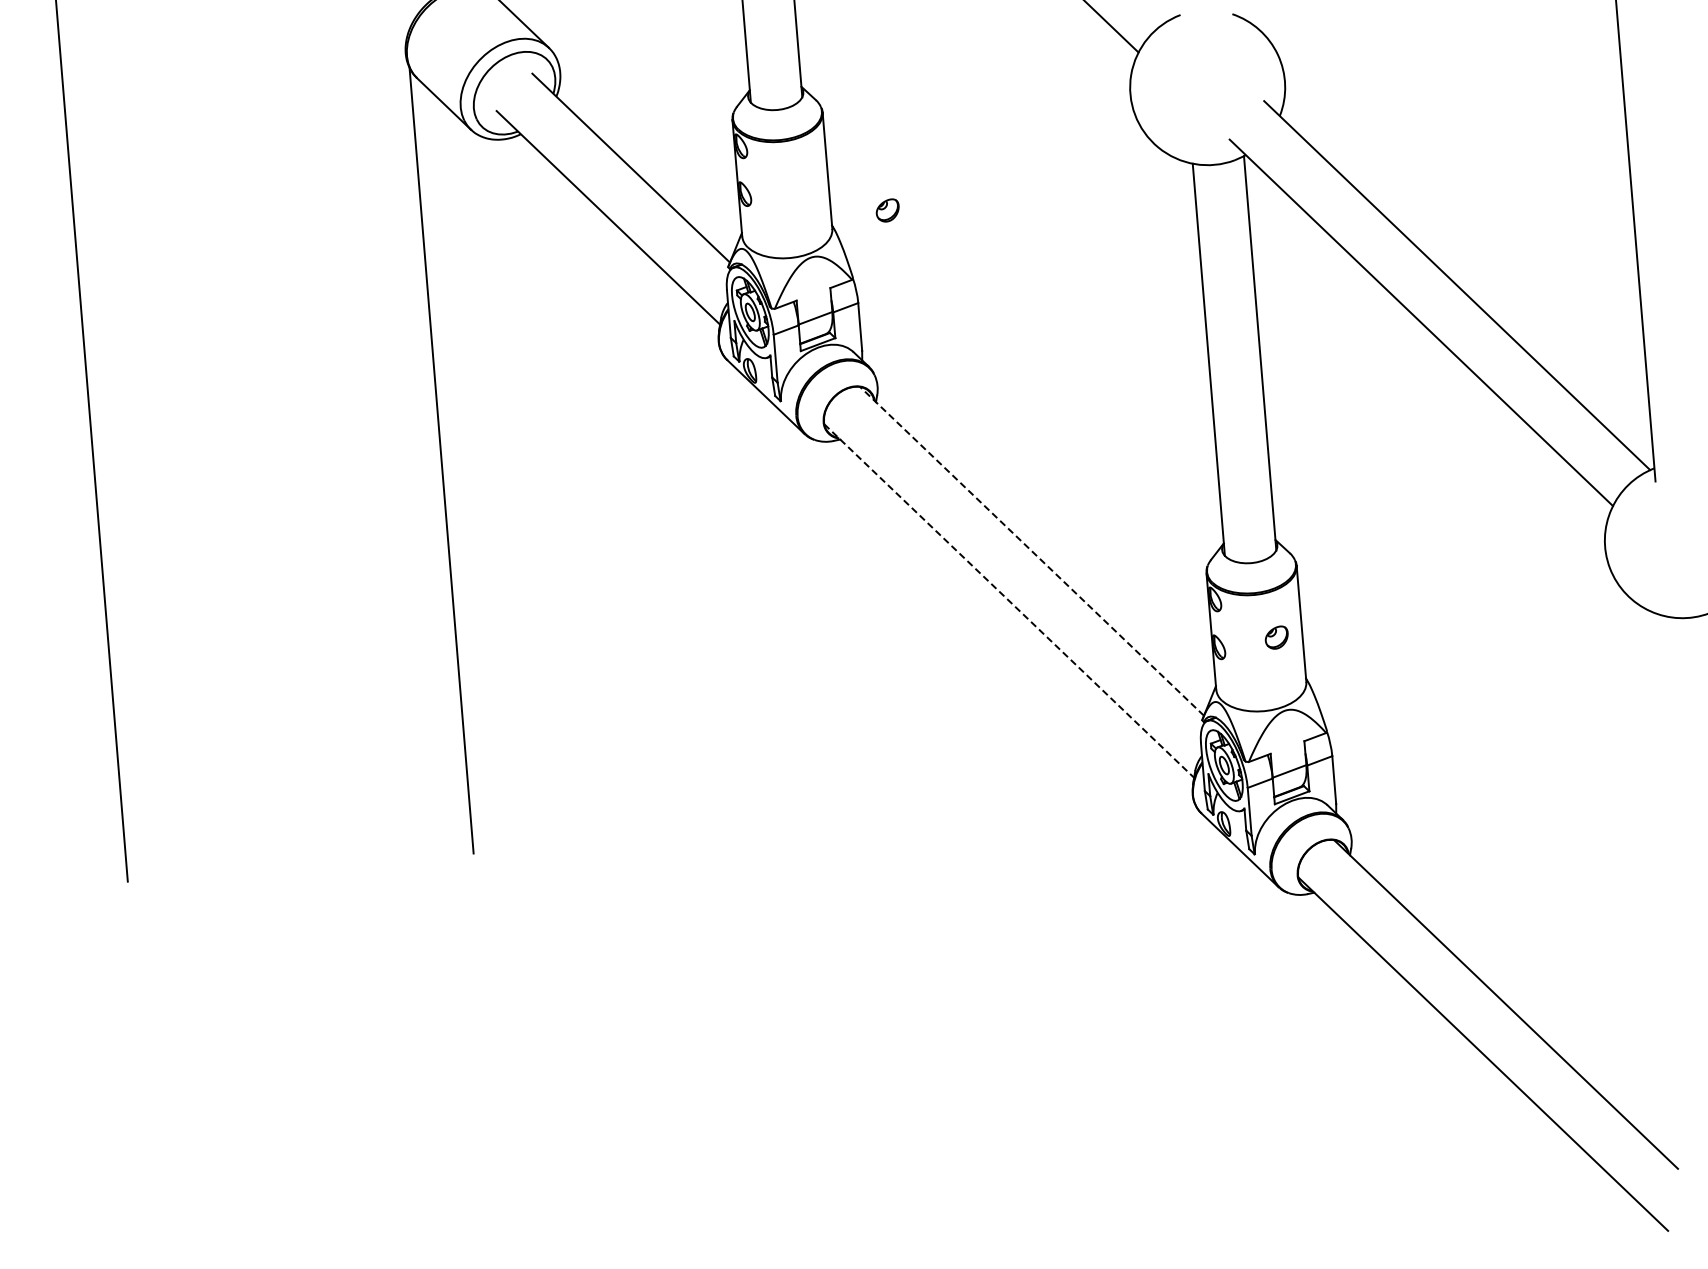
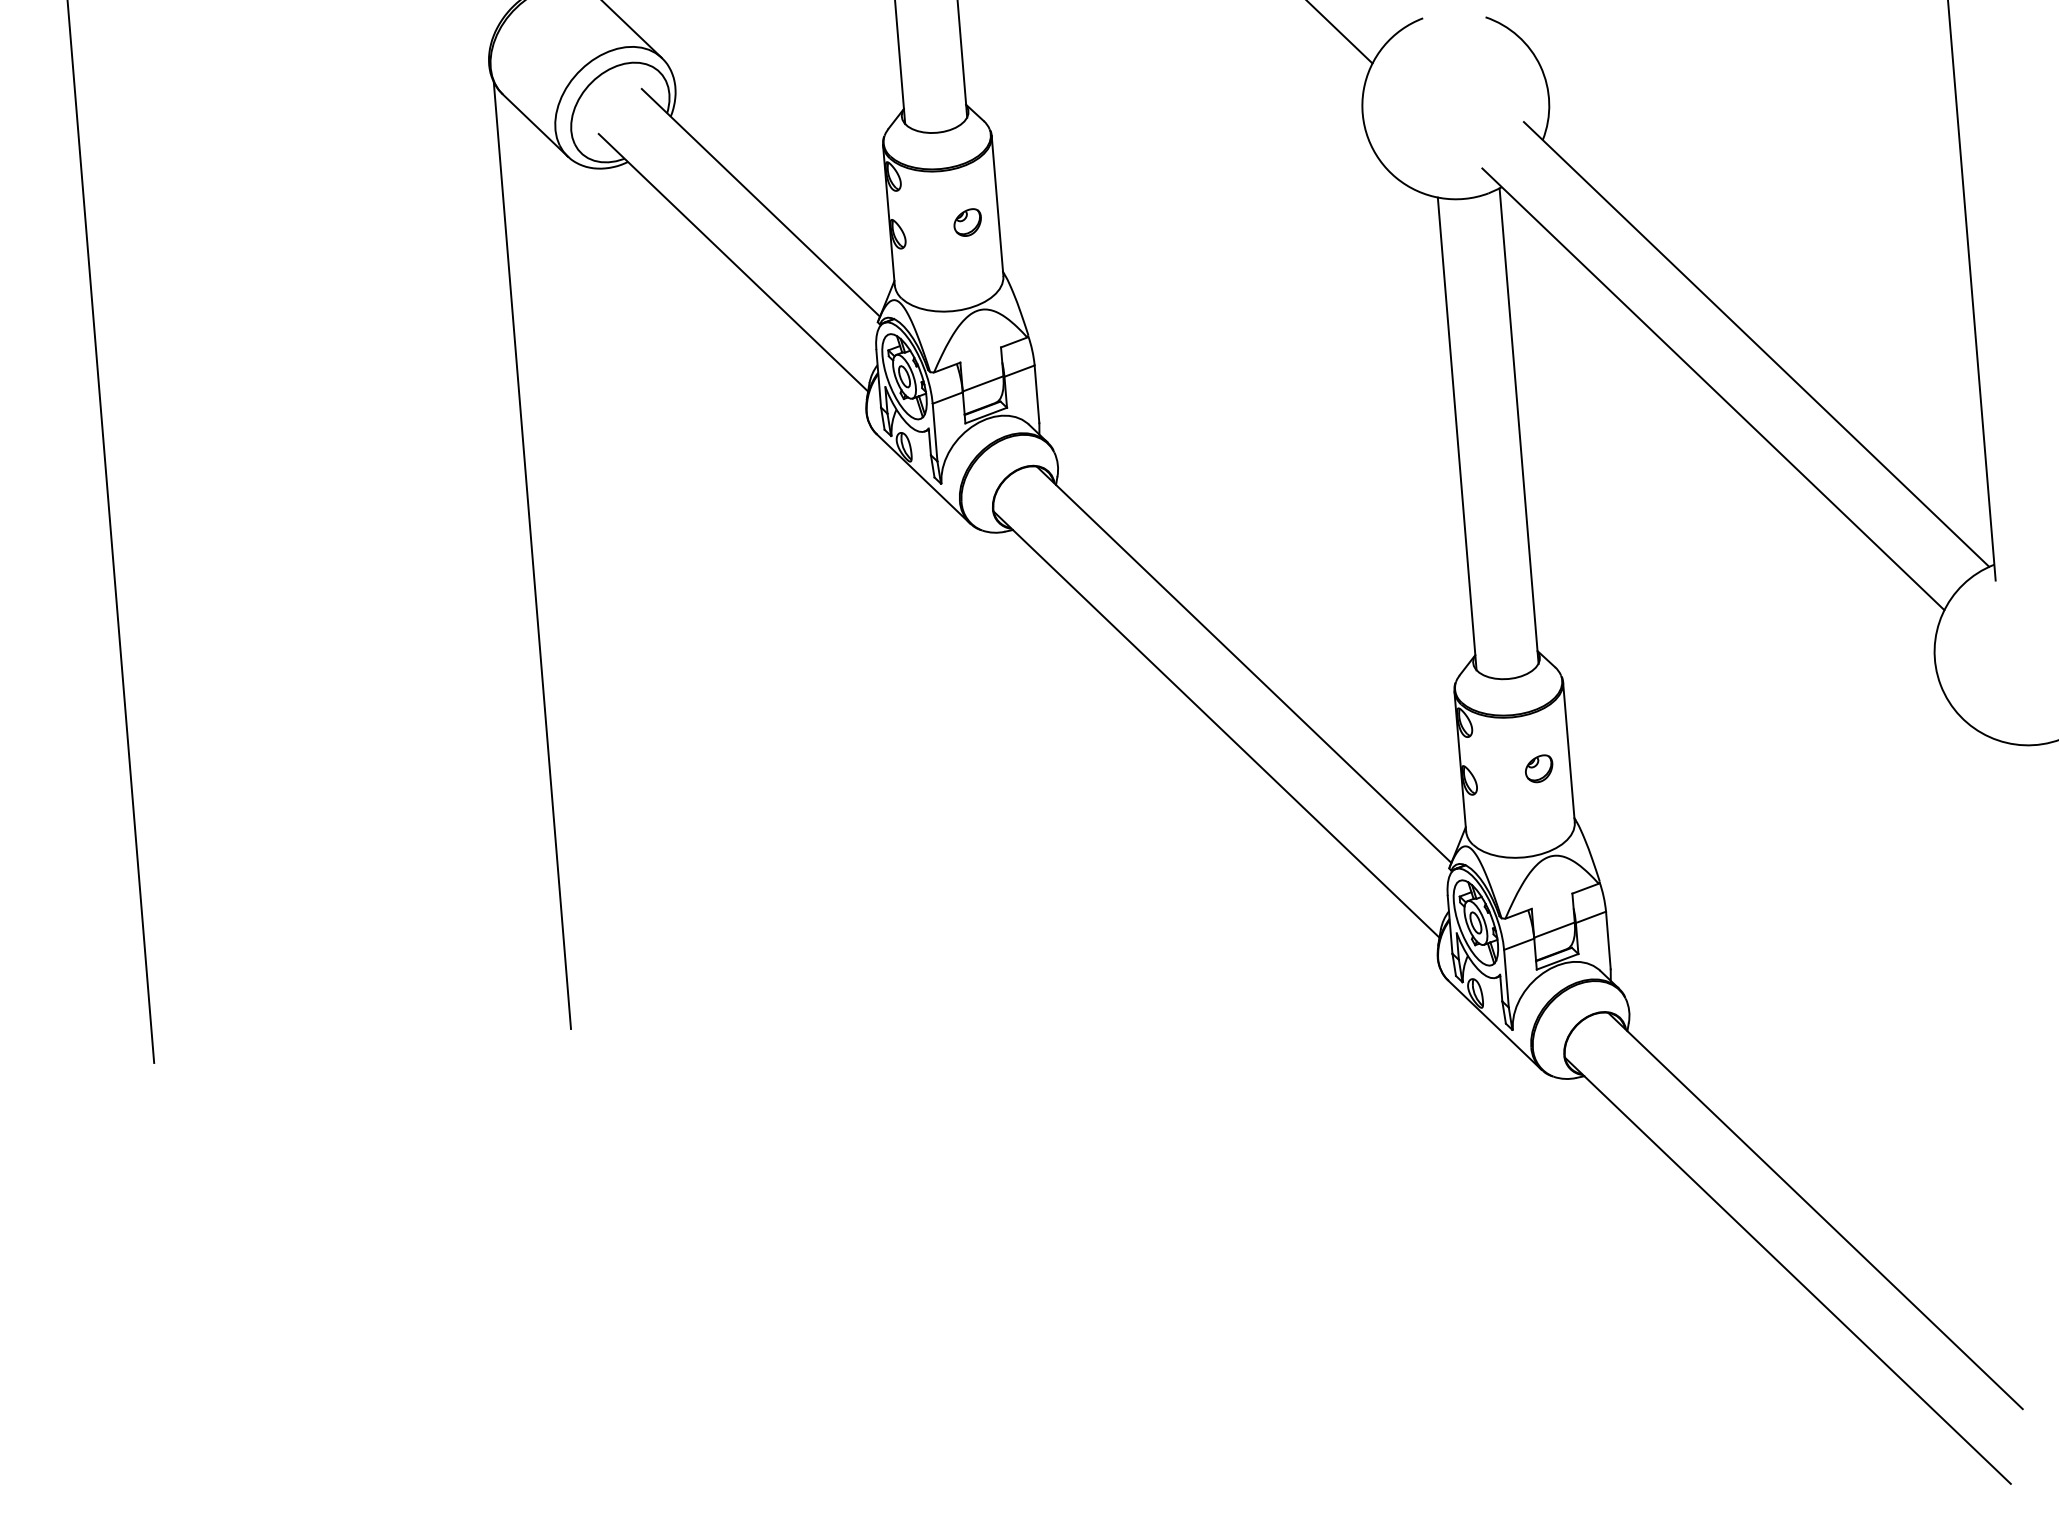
part: (887, 210) -> (967, 222), moved
line: (1032, 551) -> (1244, 664), dashed -> solid
line: (1009, 601) -> (1216, 725), dashed -> solid

